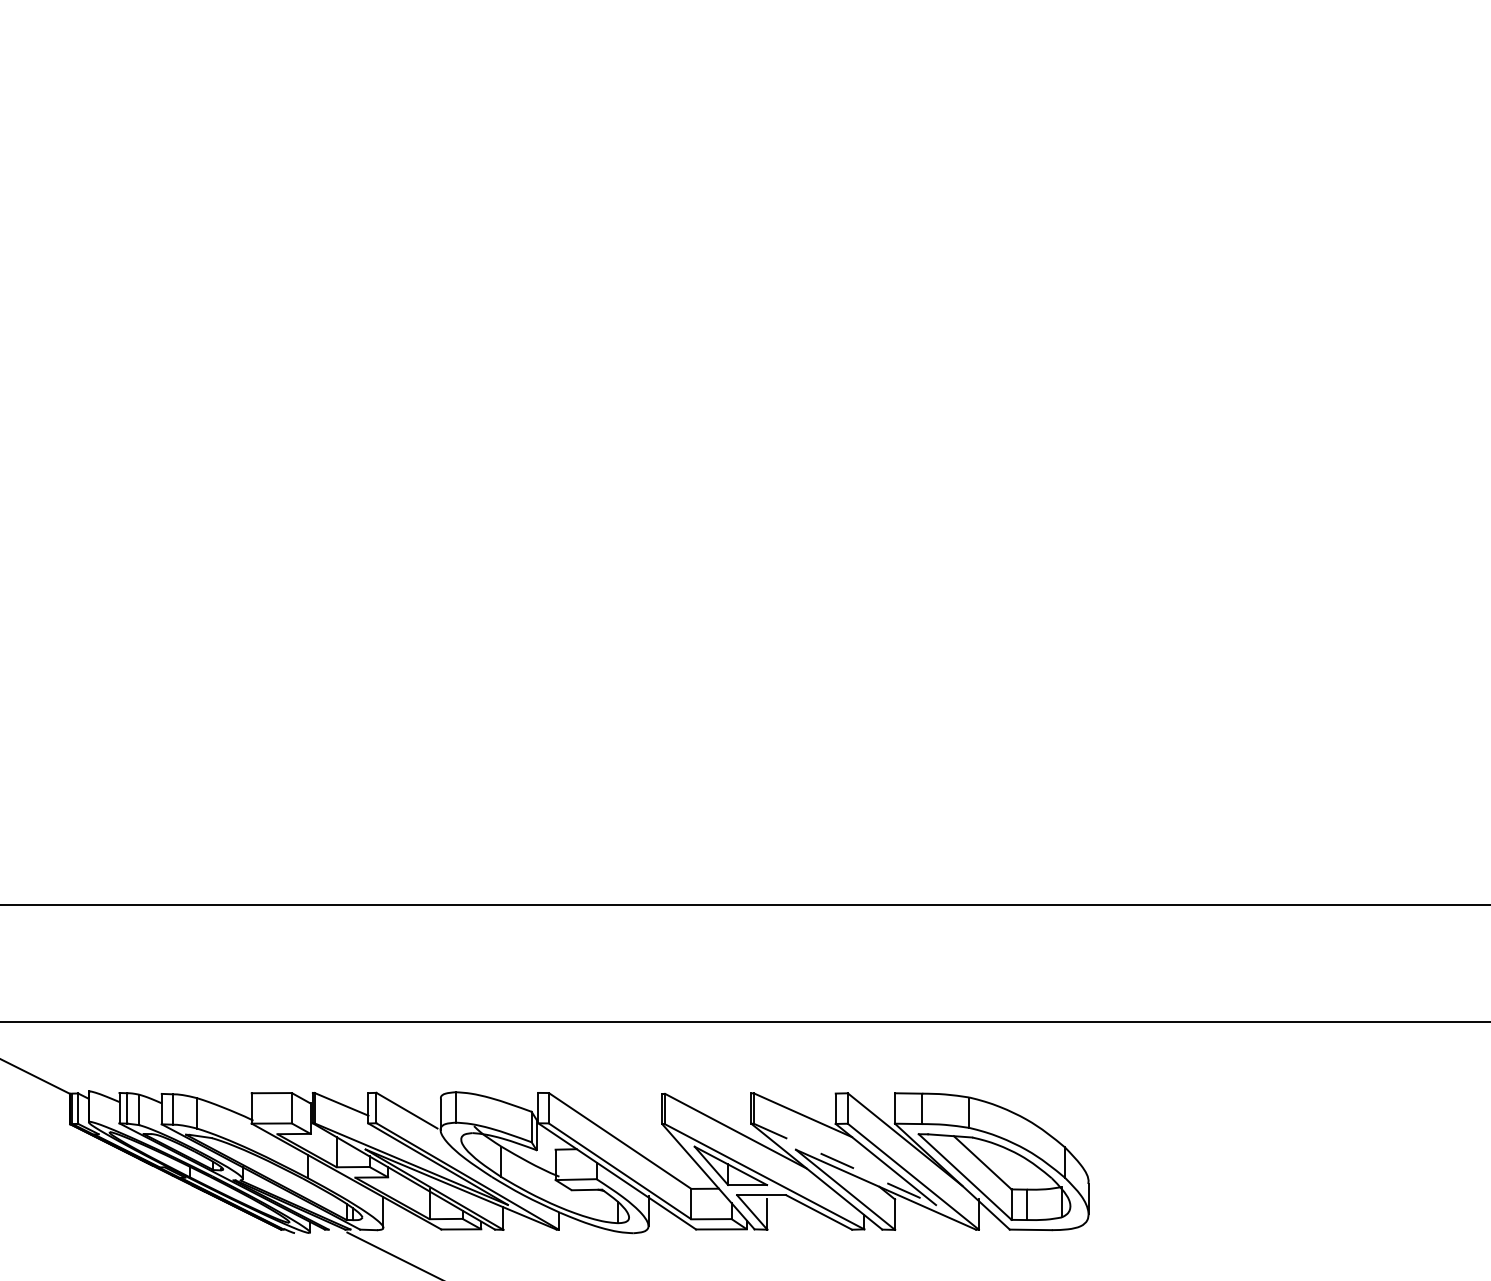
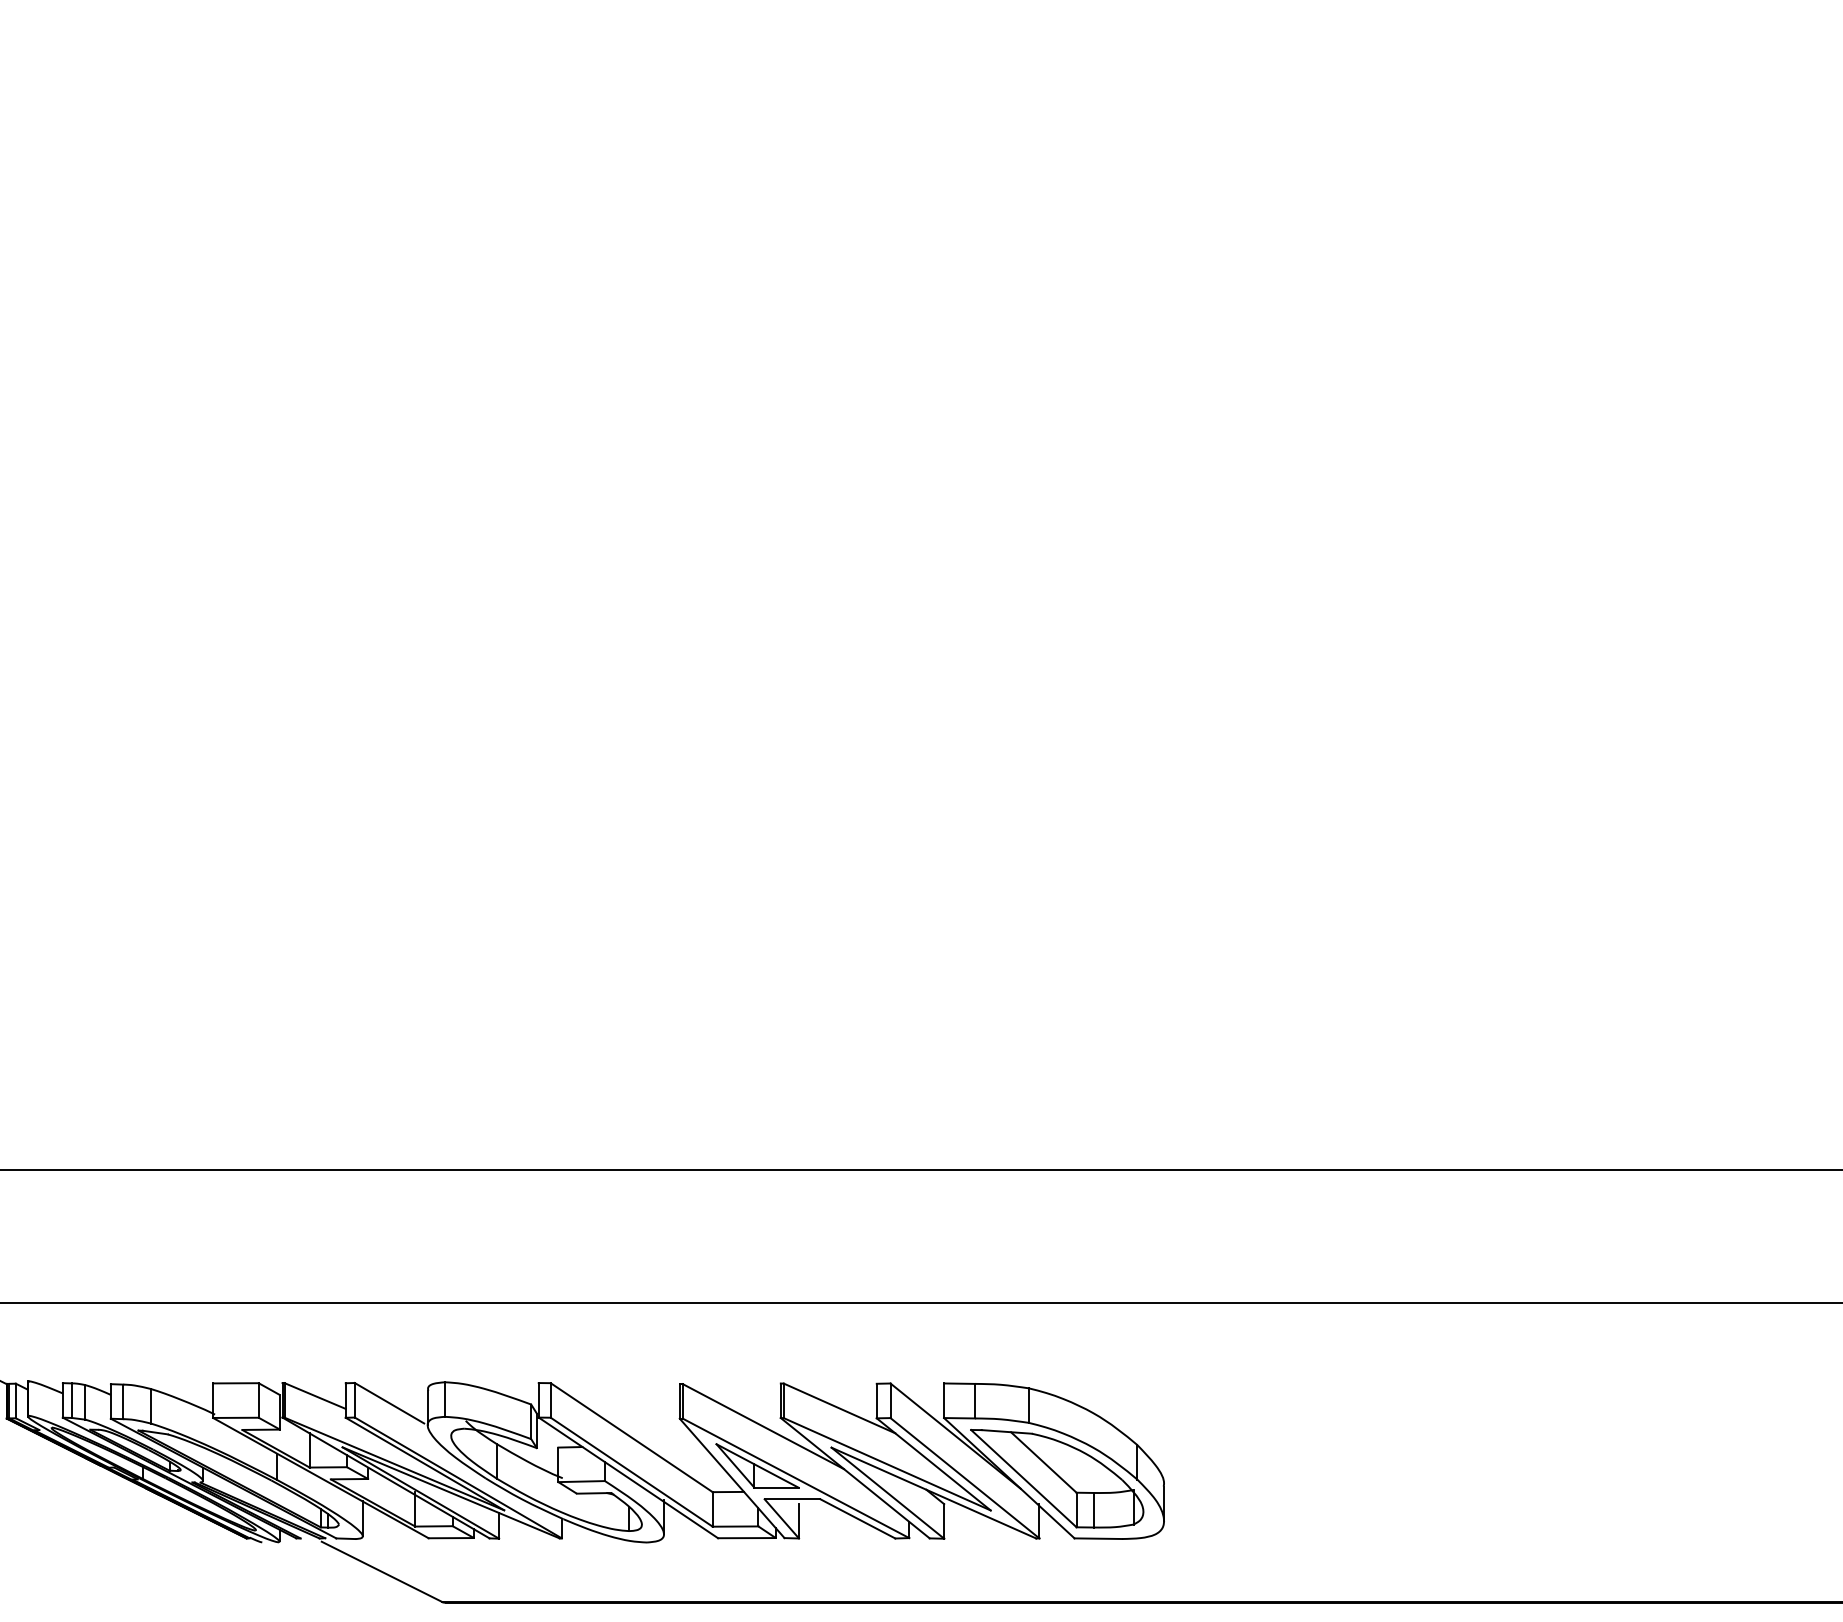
line: (845, 1164) -> (887, 1464), dashed -> solid

